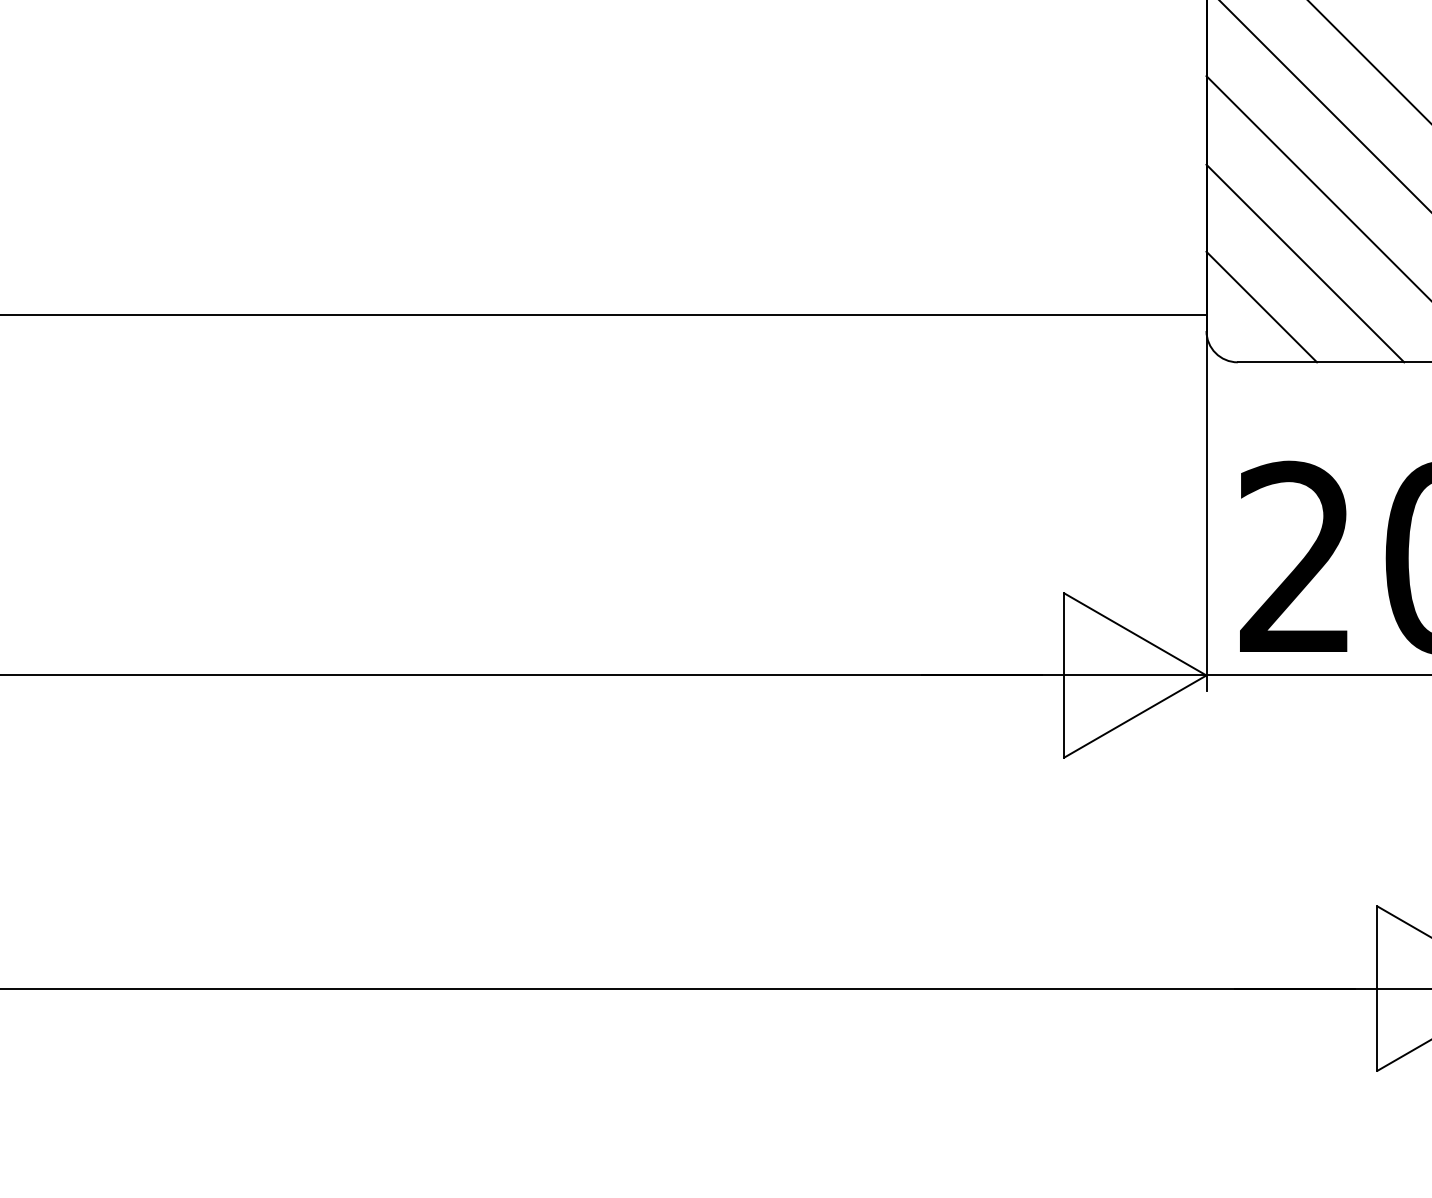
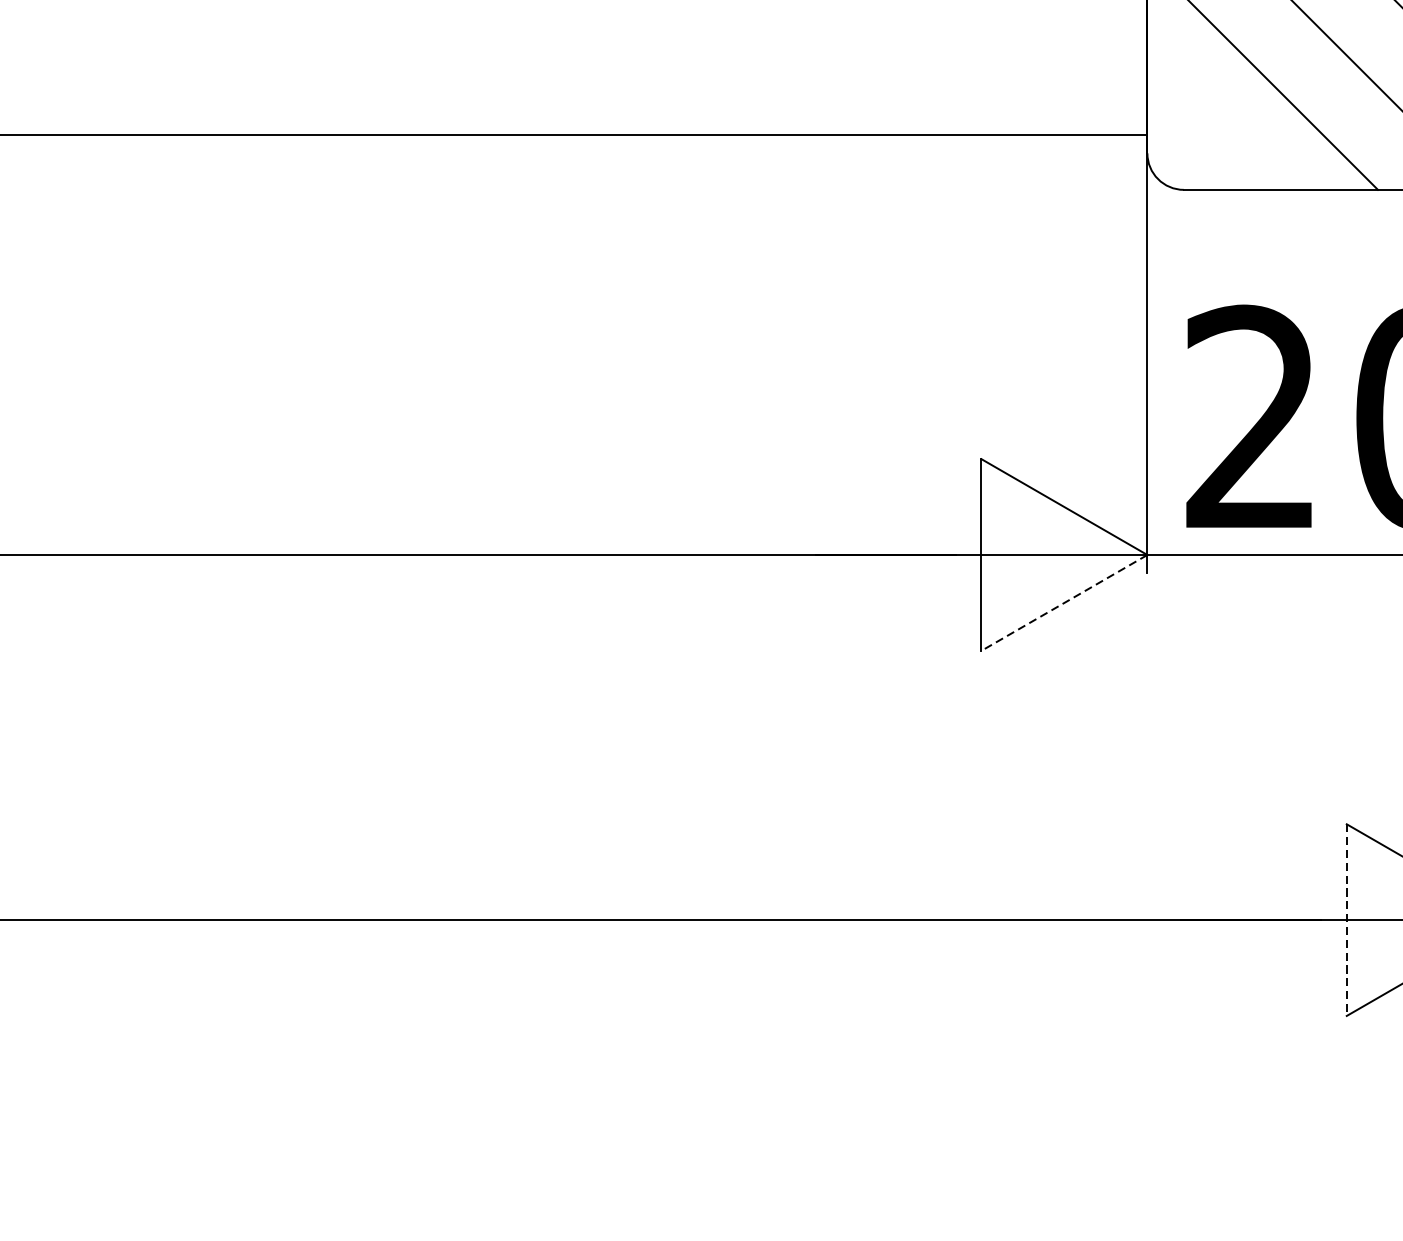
line: (1261, 306) -> (1211, 124), removed
line: (1134, 716) -> (1063, 602), solid -> dashed
line: (1377, 989) -> (1346, 921), solid -> dashed

